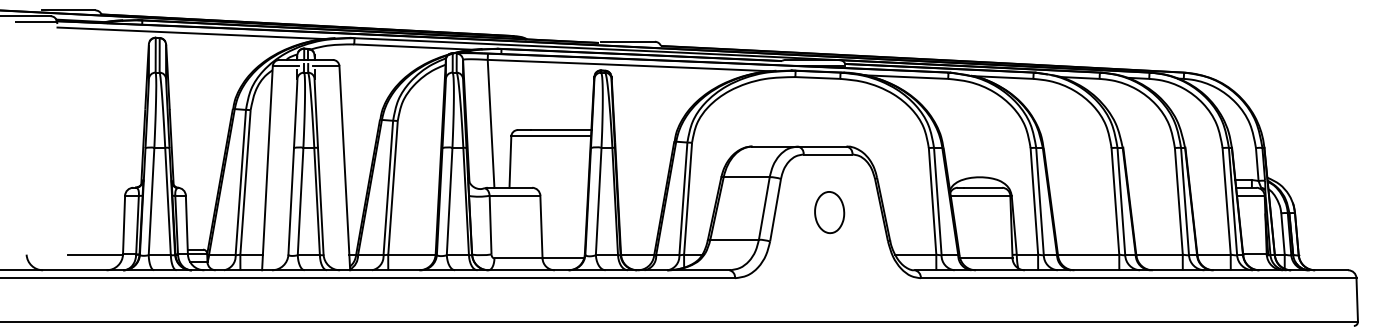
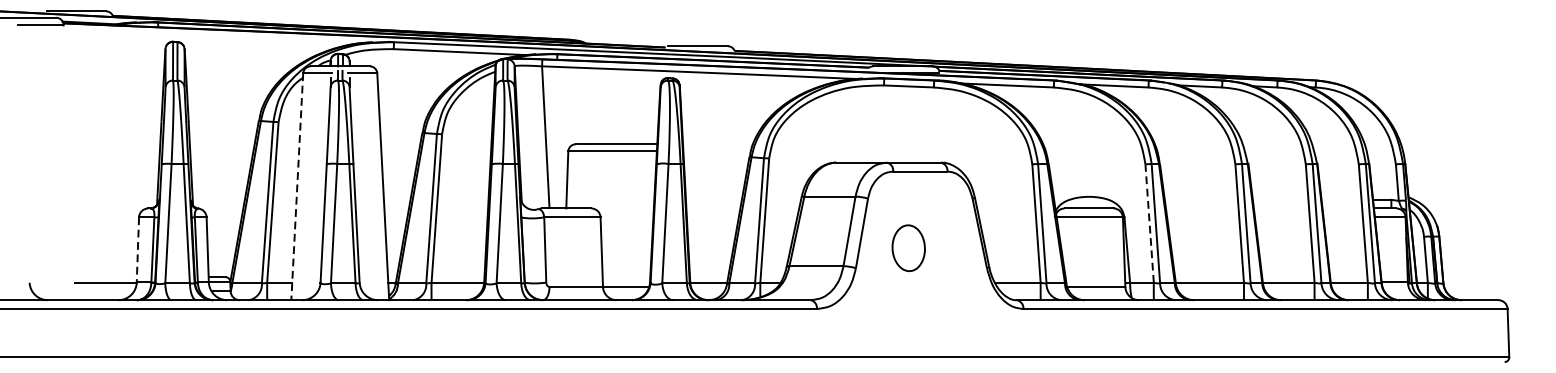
line: (191, 33) -> (212, 37), removed
line: (267, 168) -> (297, 187), solid -> dashed
line: (1034, 200) -> (1149, 222), solid -> dashed
part: (829, 212) -> (908, 248), moved
line: (124, 225) -> (138, 250), solid -> dashed

